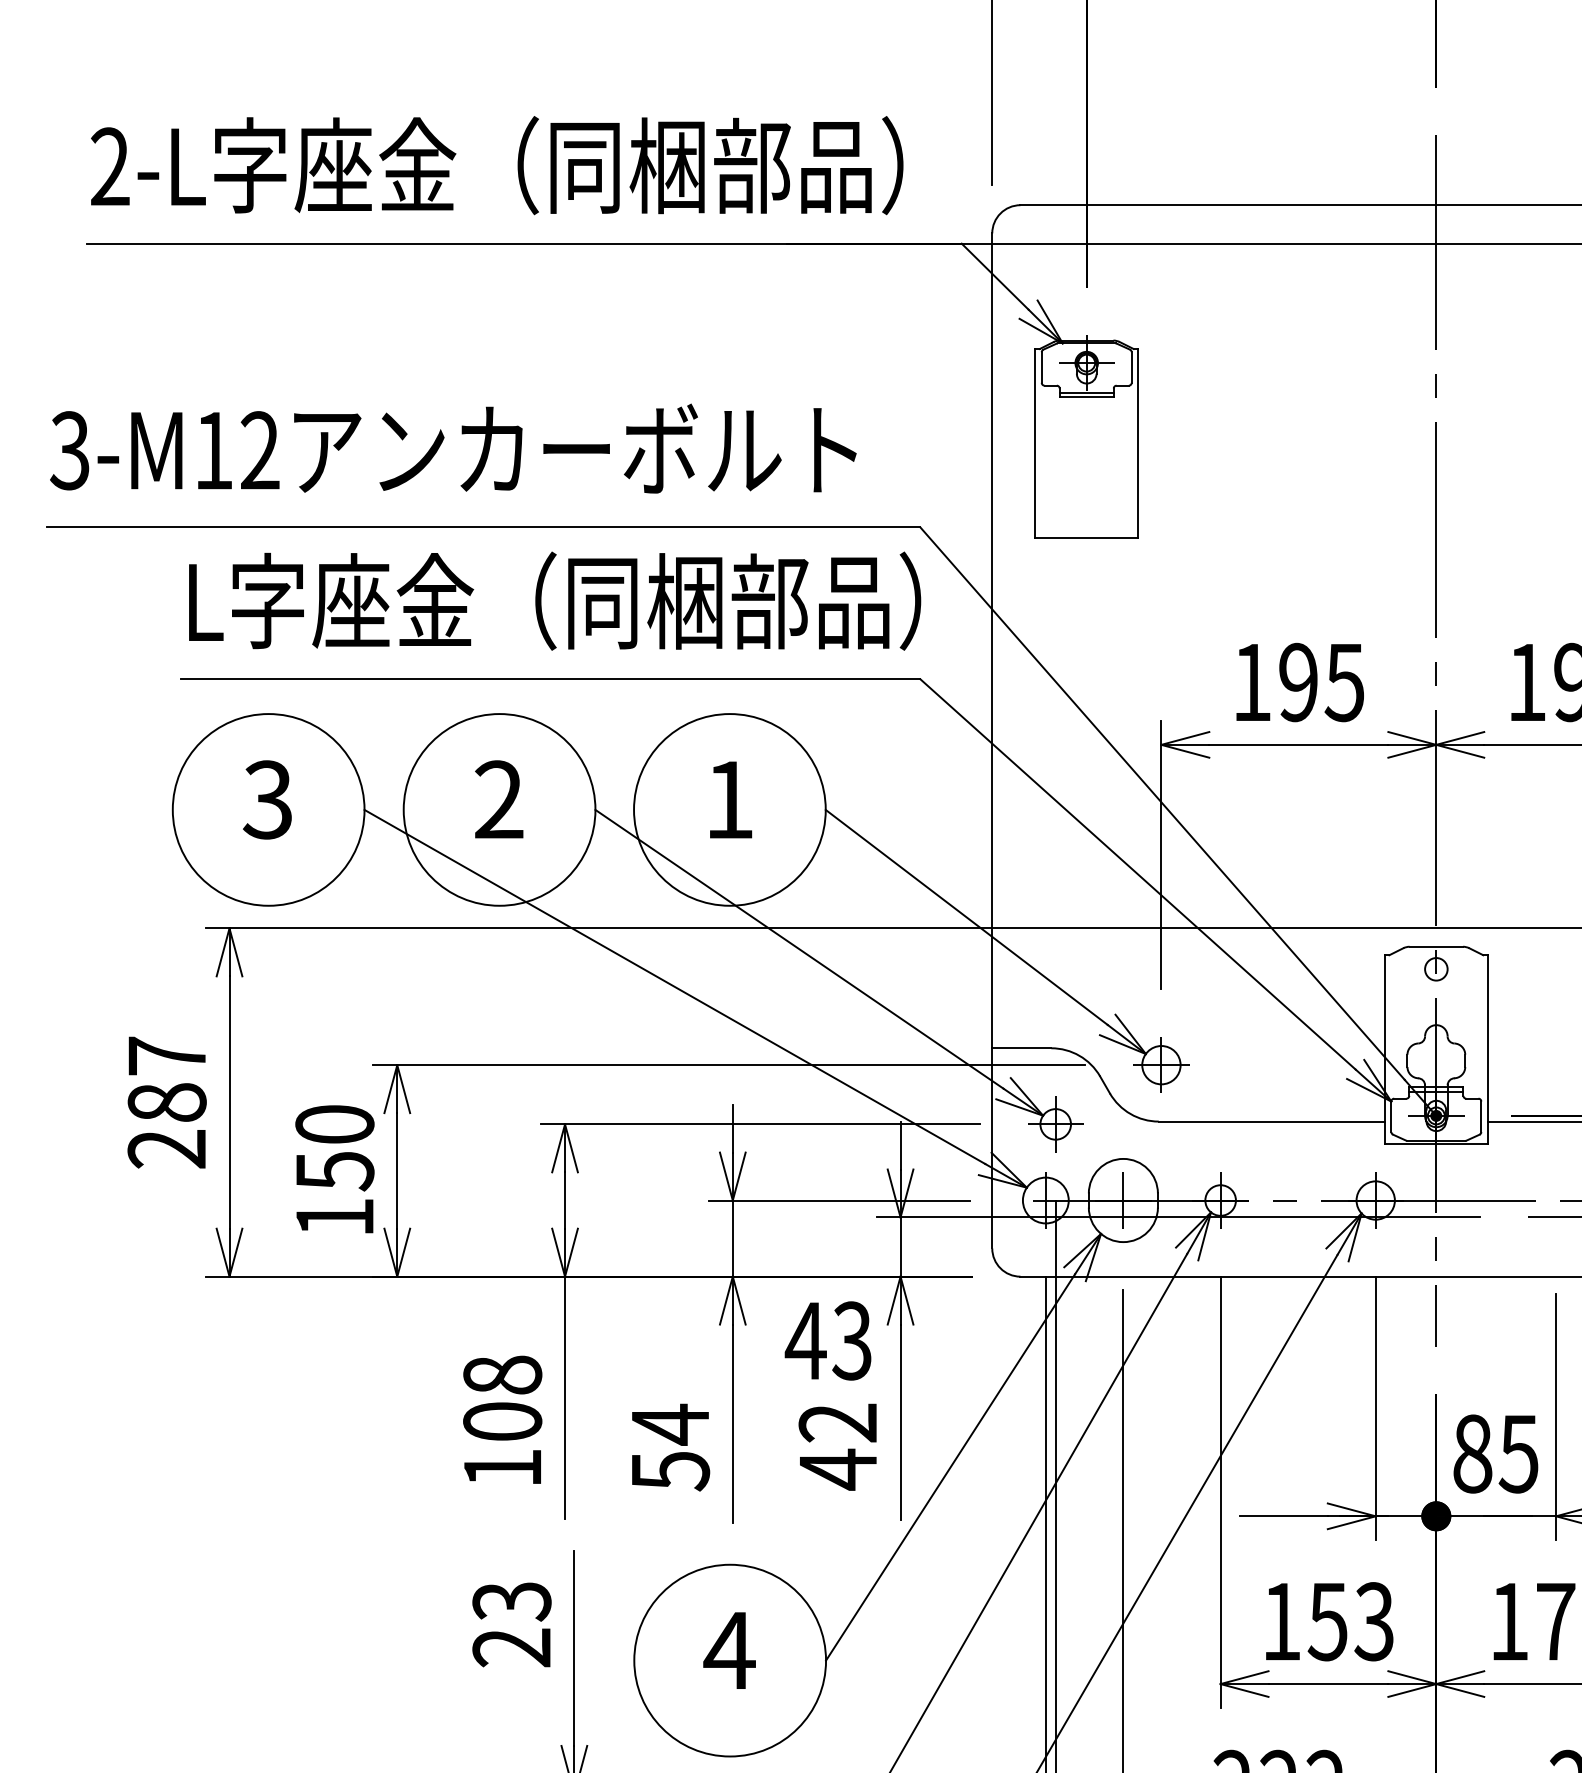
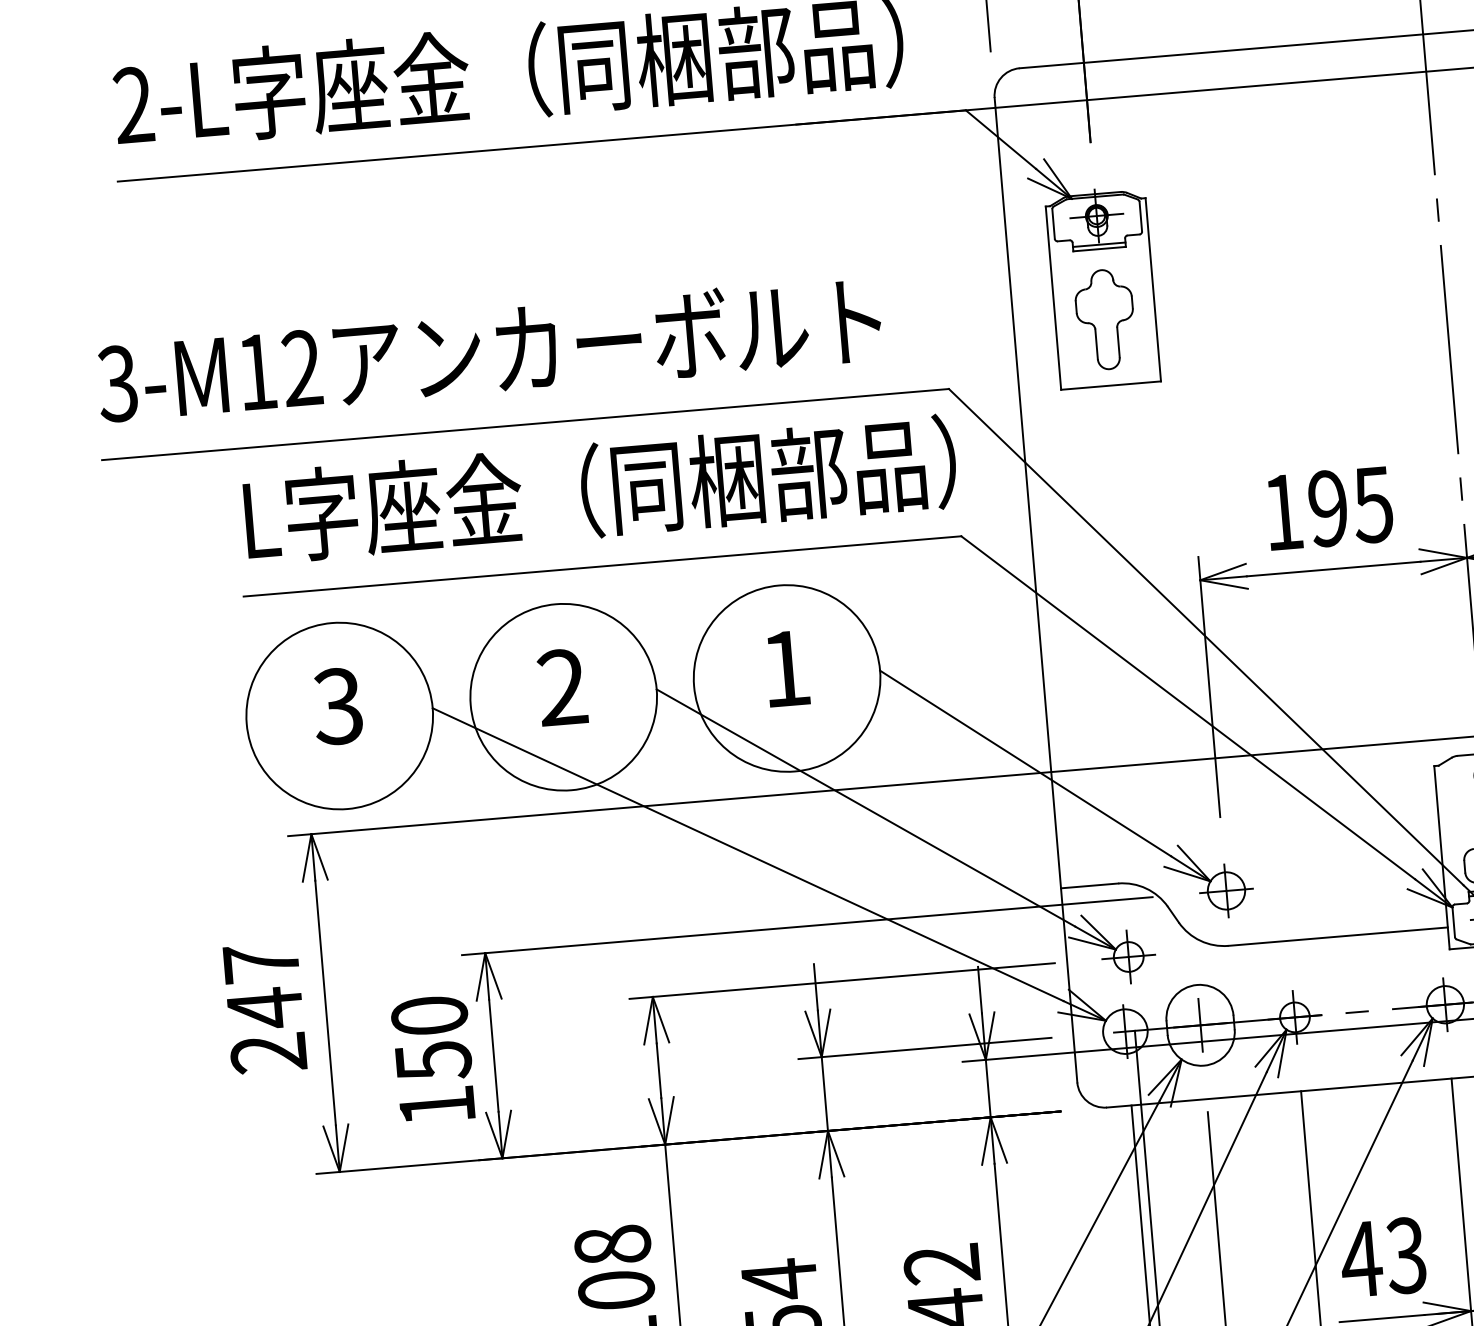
part: (1086, 469) -> (1105, 319), added
text: (166, 1102) -> (264, 1008), 287 -> 247
text: (827, 1340) -> (1382, 1257), moved

